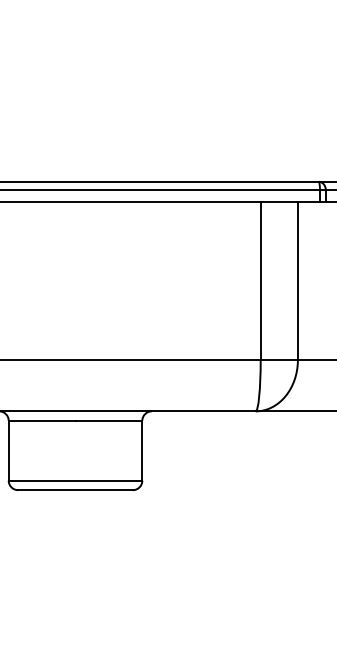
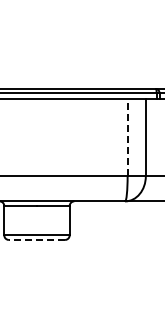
line: (260, 280) -> (127, 137), solid -> dashed
line: (74, 489) -> (36, 239), solid -> dashed

